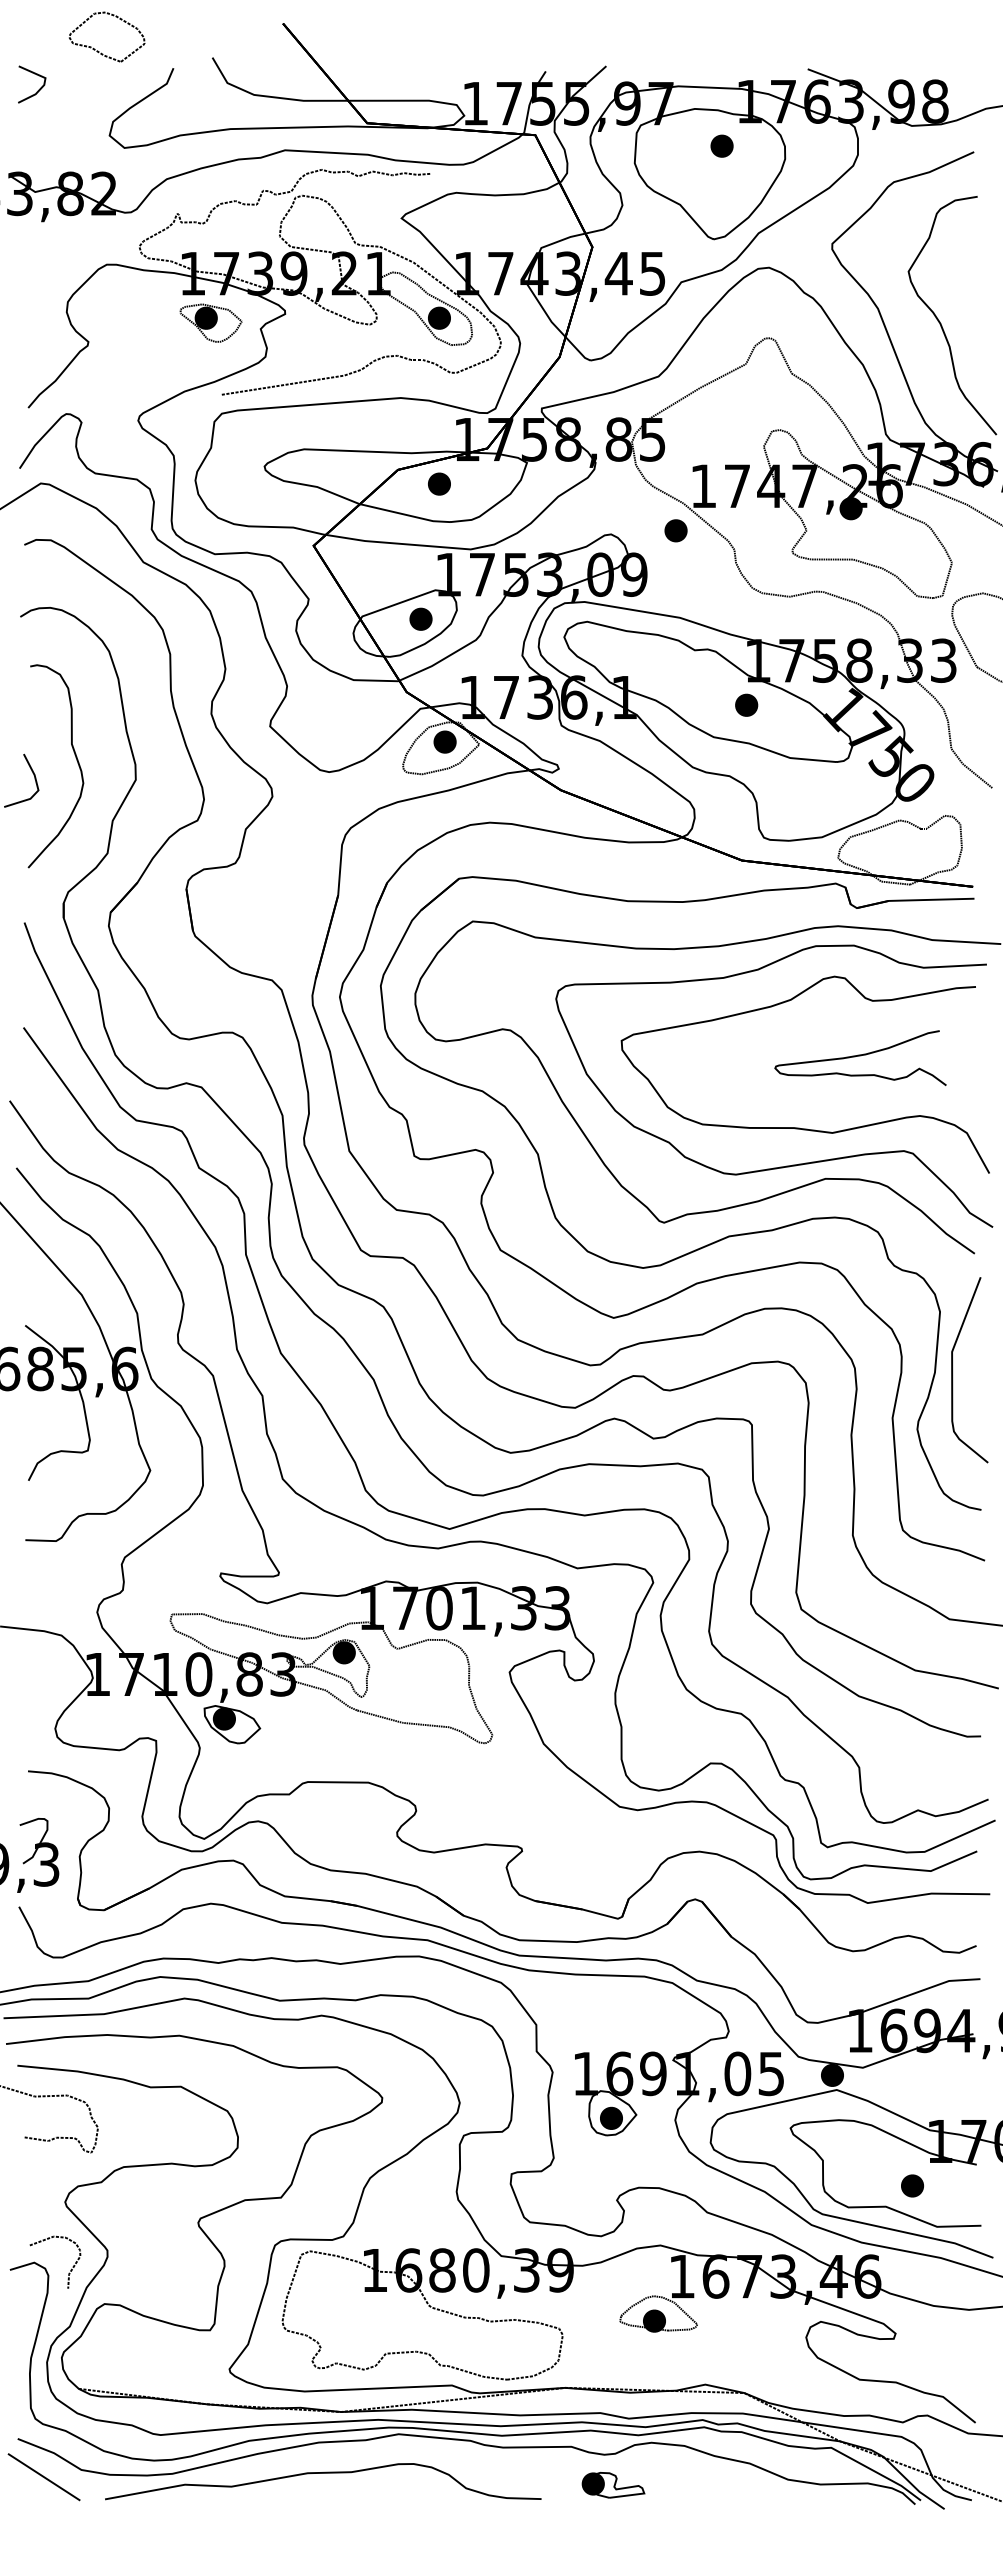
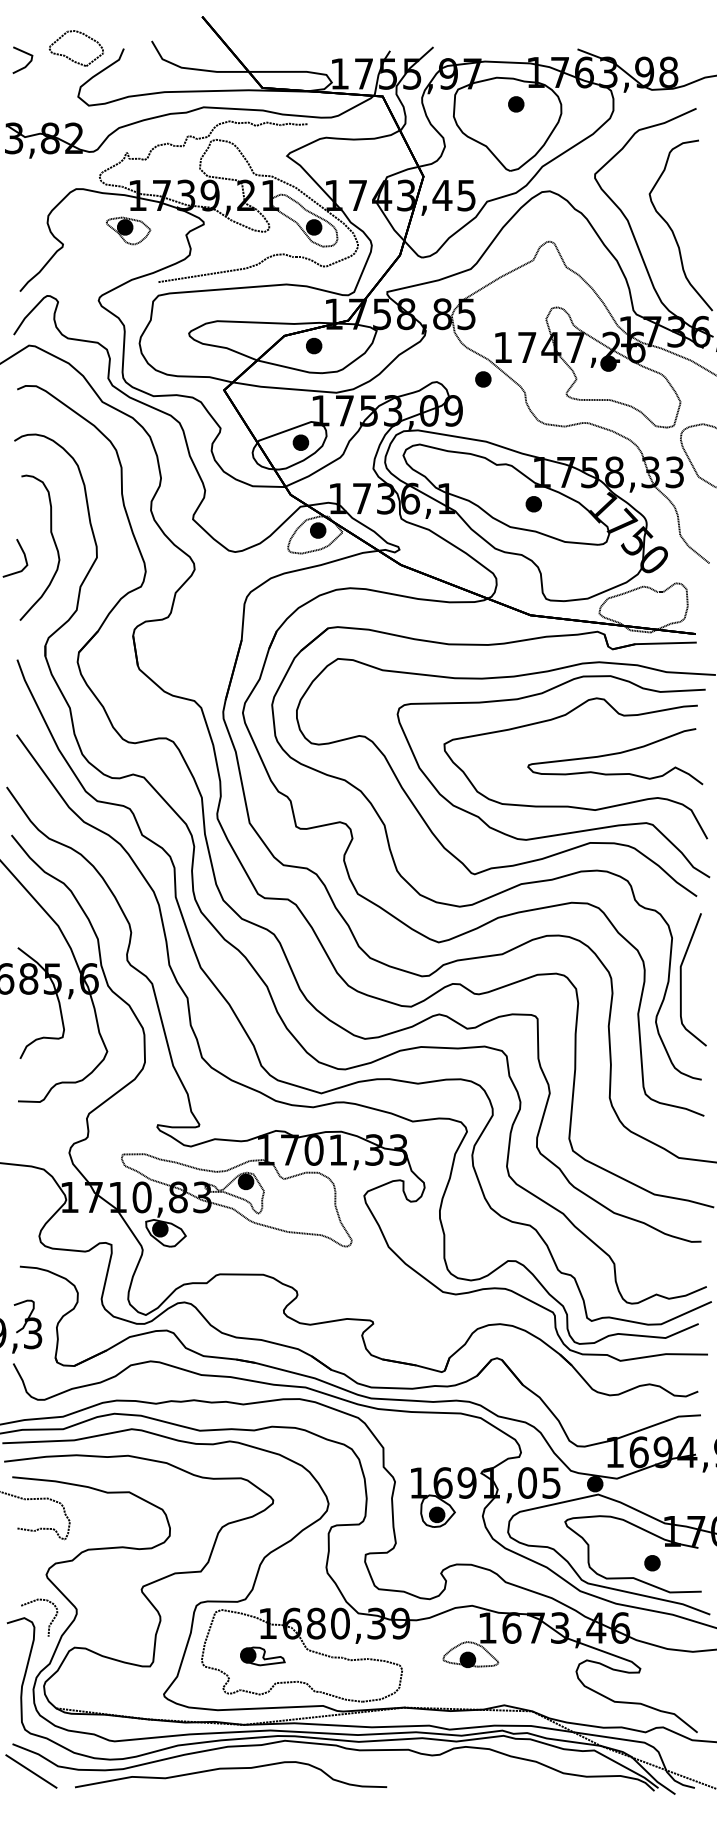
part: (98, 50) -> (70, 58), moved
part: (210, 322) -> (128, 230), moved
part: (860, 1057) -> (615, 756), size x1.43
part: (613, 2485) -> (262, 1656), moved

